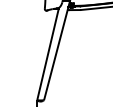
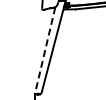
line: (48, 54) -> (45, 50), solid -> dashed

